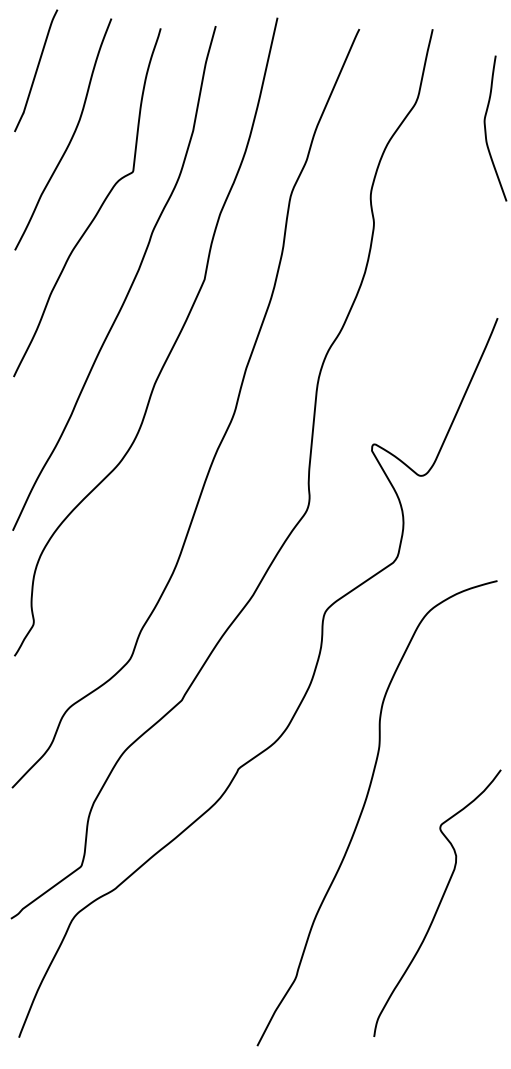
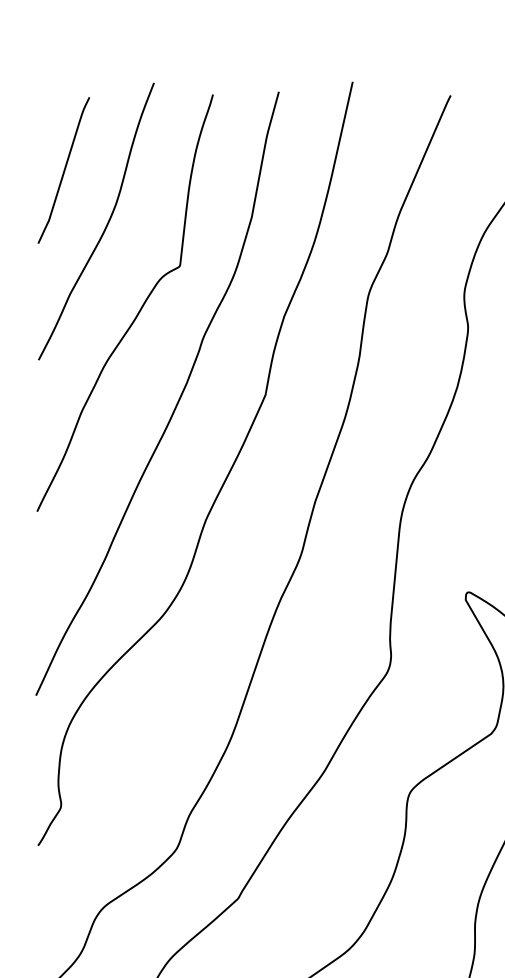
curve: (36, 70) -> (64, 170), moved

